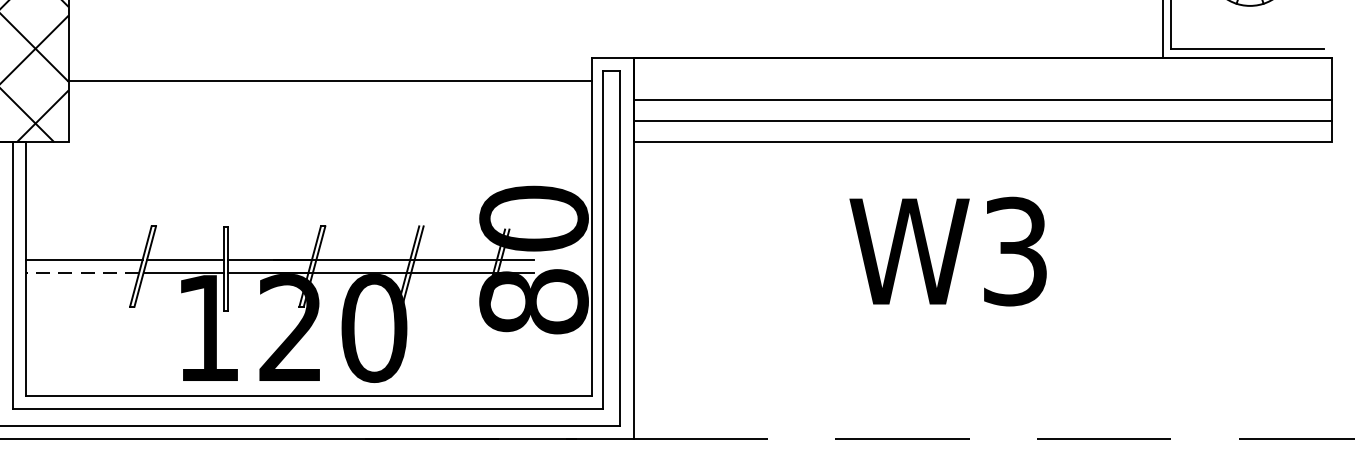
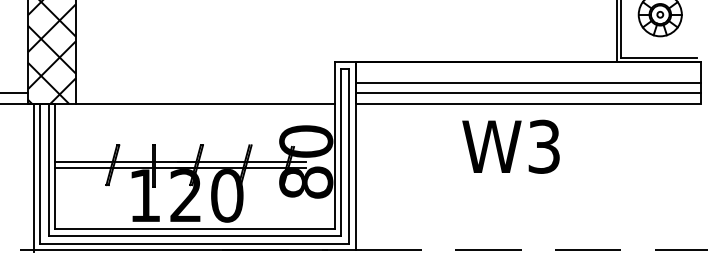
line: (330, 81) -> (205, 104), moved
text: (947, 250) -> (510, 146), moved
line: (83, 273) -> (83, 168), dashed -> solid

